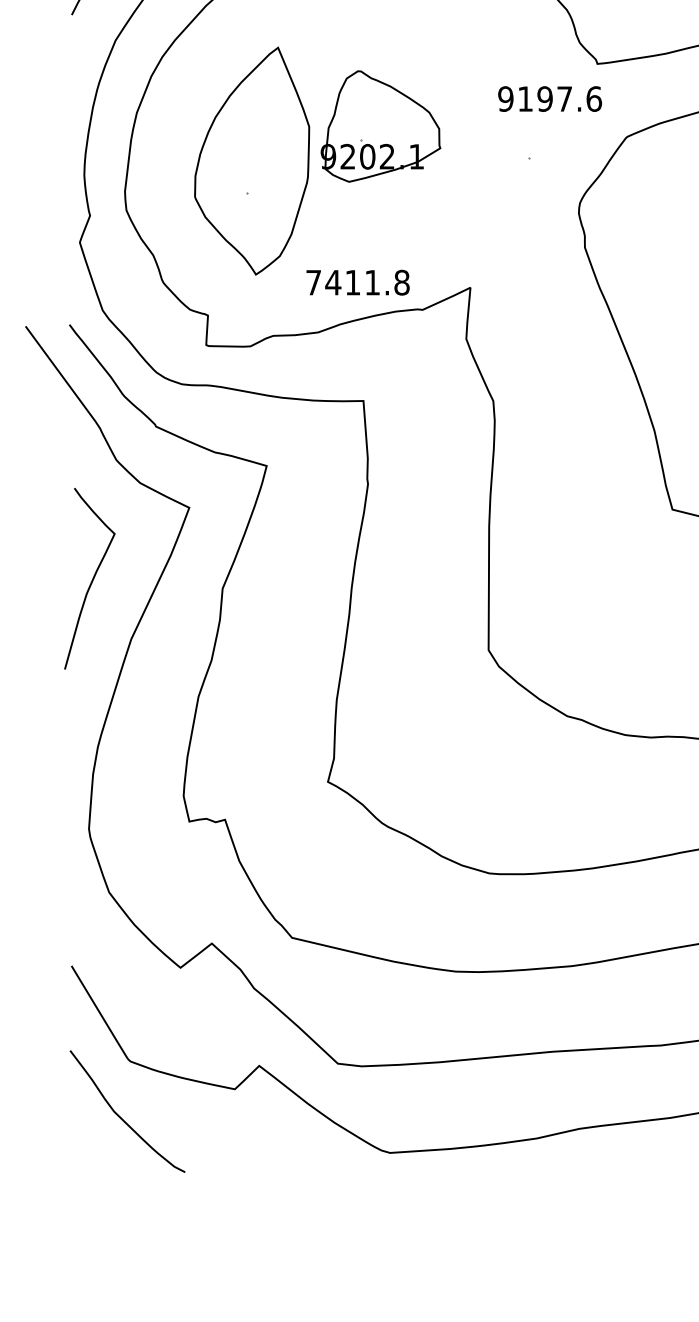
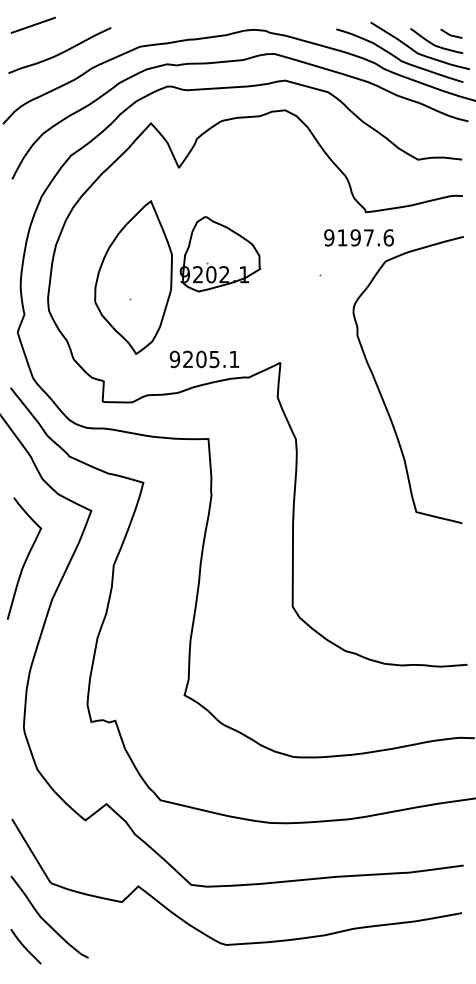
text: (549, 98) -> (358, 237), moved
text: (357, 282) -> (204, 359), 7411.8 -> 9205.1
curve: (91, 1155) -> (25, 946), added

